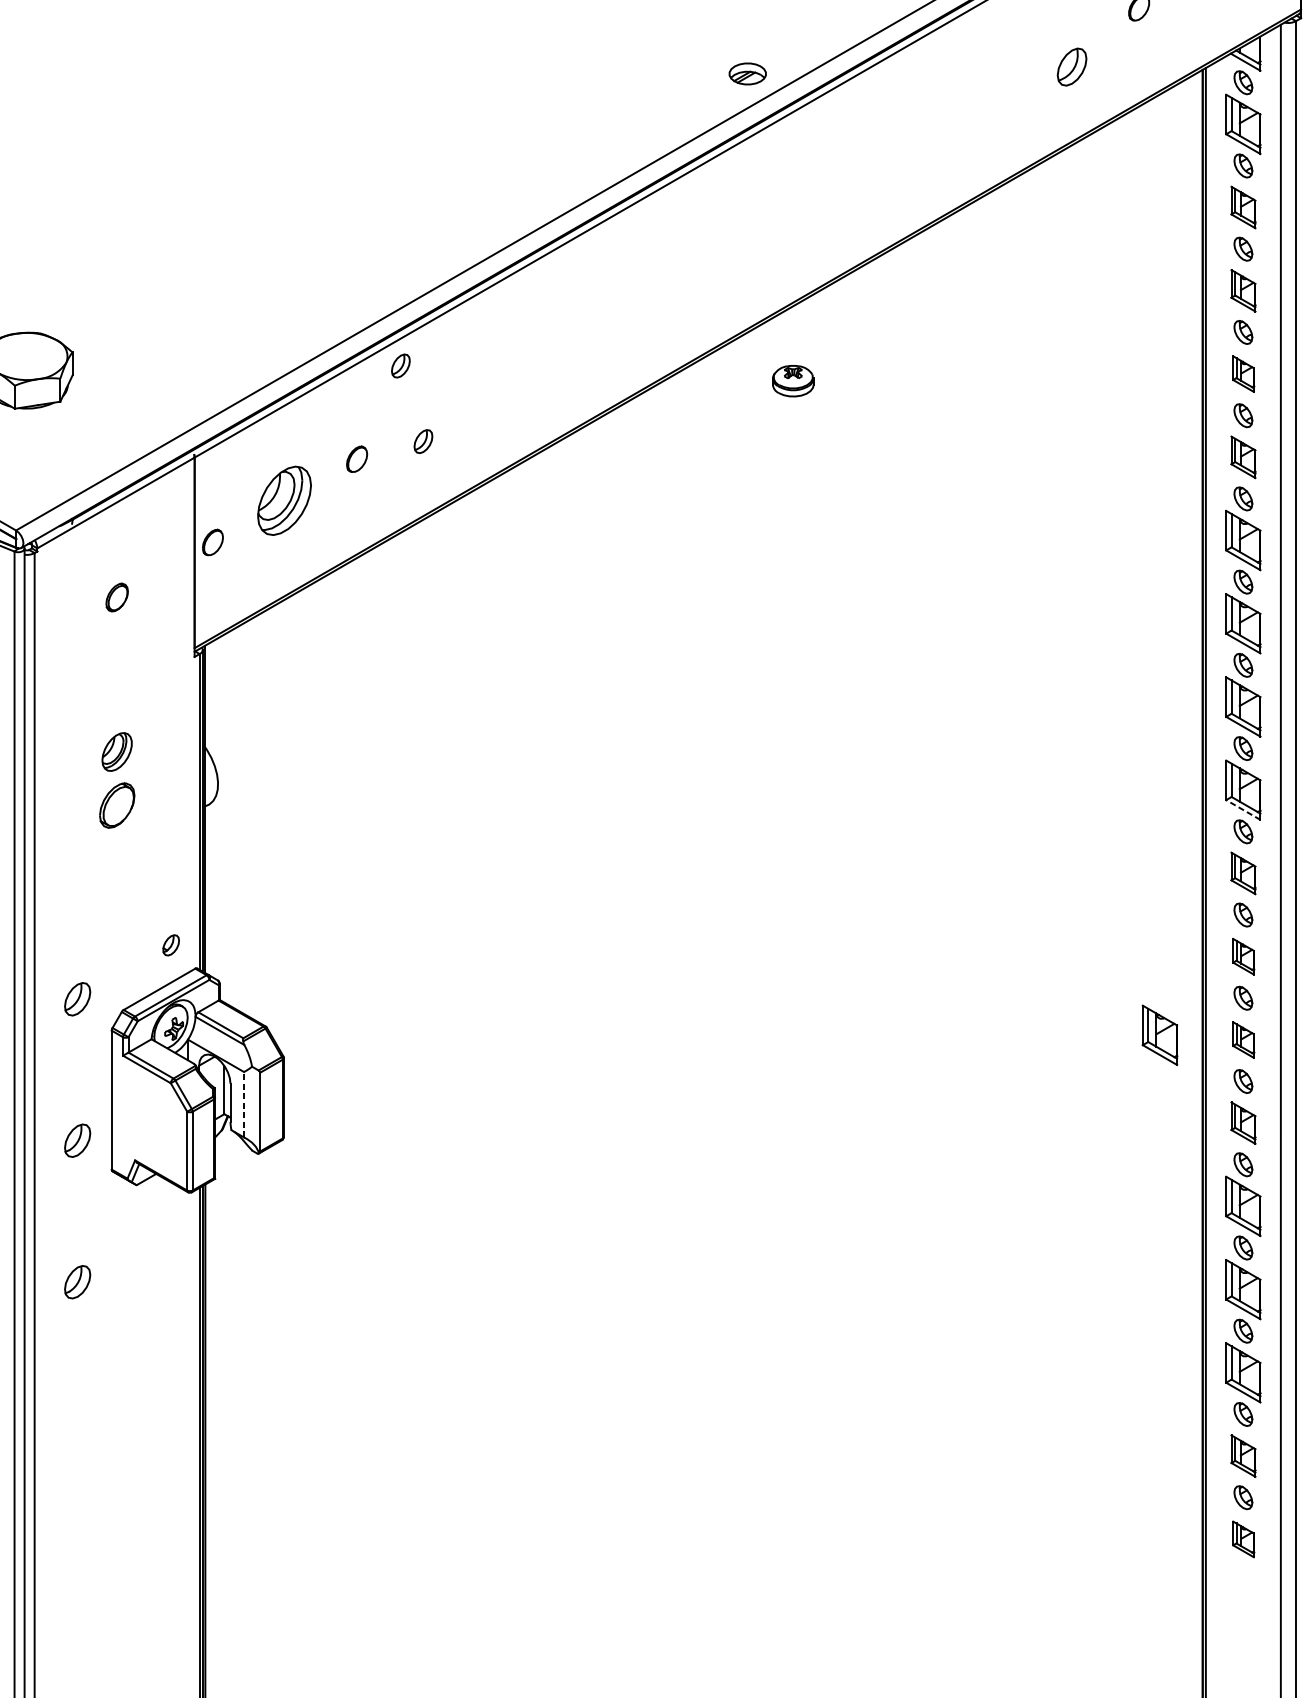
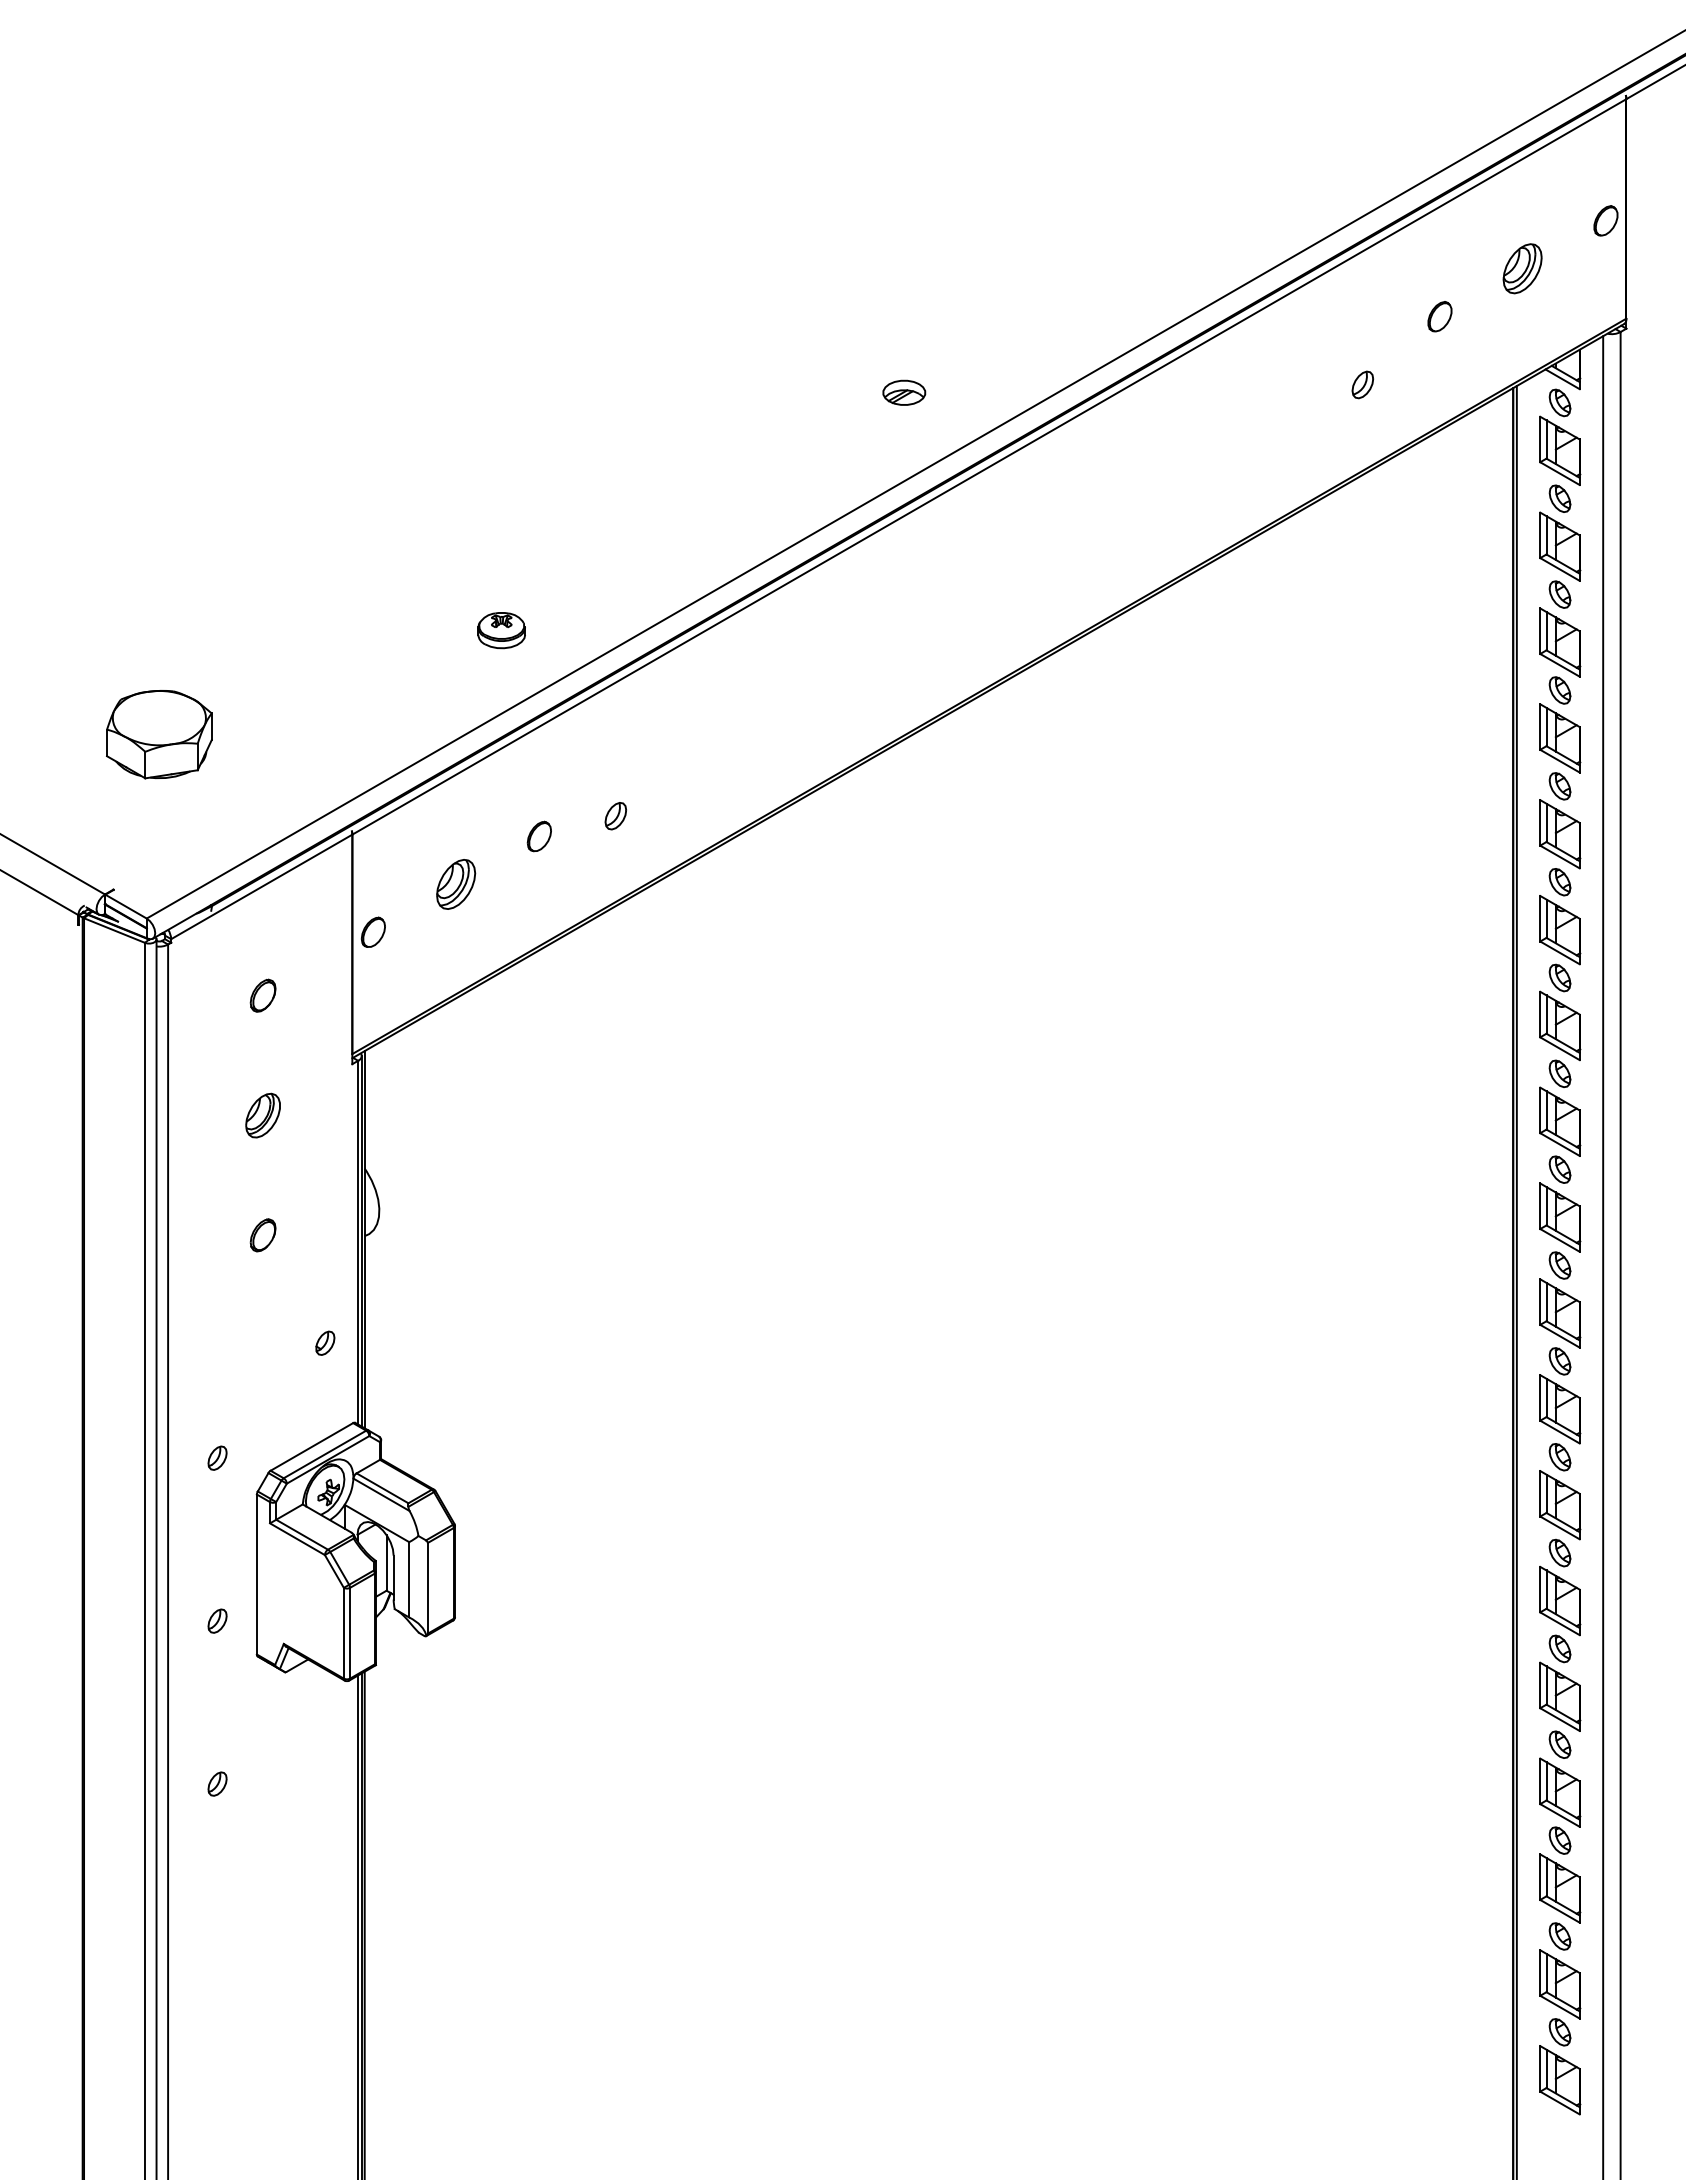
part: (1071, 66) -> (1362, 384), size x0.62
part: (747, 73) -> (904, 392), moved
part: (1243, 207) -> (1560, 546), size x1.43
part: (1243, 290) -> (1560, 642), size x1.43
part: (400, 366) -> (589, 729), removed
part: (1243, 374) -> (1560, 738), size x1.67
part: (793, 381) -> (501, 630), moved
part: (1243, 457) -> (1560, 834), size x1.43
part: (285, 500) -> (456, 884), size x0.62
part: (116, 751) -> (262, 1115), moved
part: (116, 805) -> (262, 1235), size x0.62
line: (1242, 810) -> (1559, 1240), dashed -> solid
part: (1243, 873) -> (1560, 1313), size x1.43
part: (171, 944) -> (325, 1342), moved
part: (1243, 956) -> (1560, 1409), size x1.67
part: (77, 998) -> (217, 1457), size x0.62
part: (1160, 1034) -> (1464, 1499), removed
part: (1243, 1040) -> (1560, 1505), size x1.67
line: (244, 1104) -> (409, 1579), dashed -> solid
part: (1243, 1122) -> (1560, 1600), size x1.43
part: (77, 1140) -> (217, 1620), size x0.62
part: (77, 1281) -> (217, 1783), size x0.62
part: (1243, 1456) -> (1560, 1984), size x1.43
part: (1243, 1539) -> (1560, 2080), size x1.67

